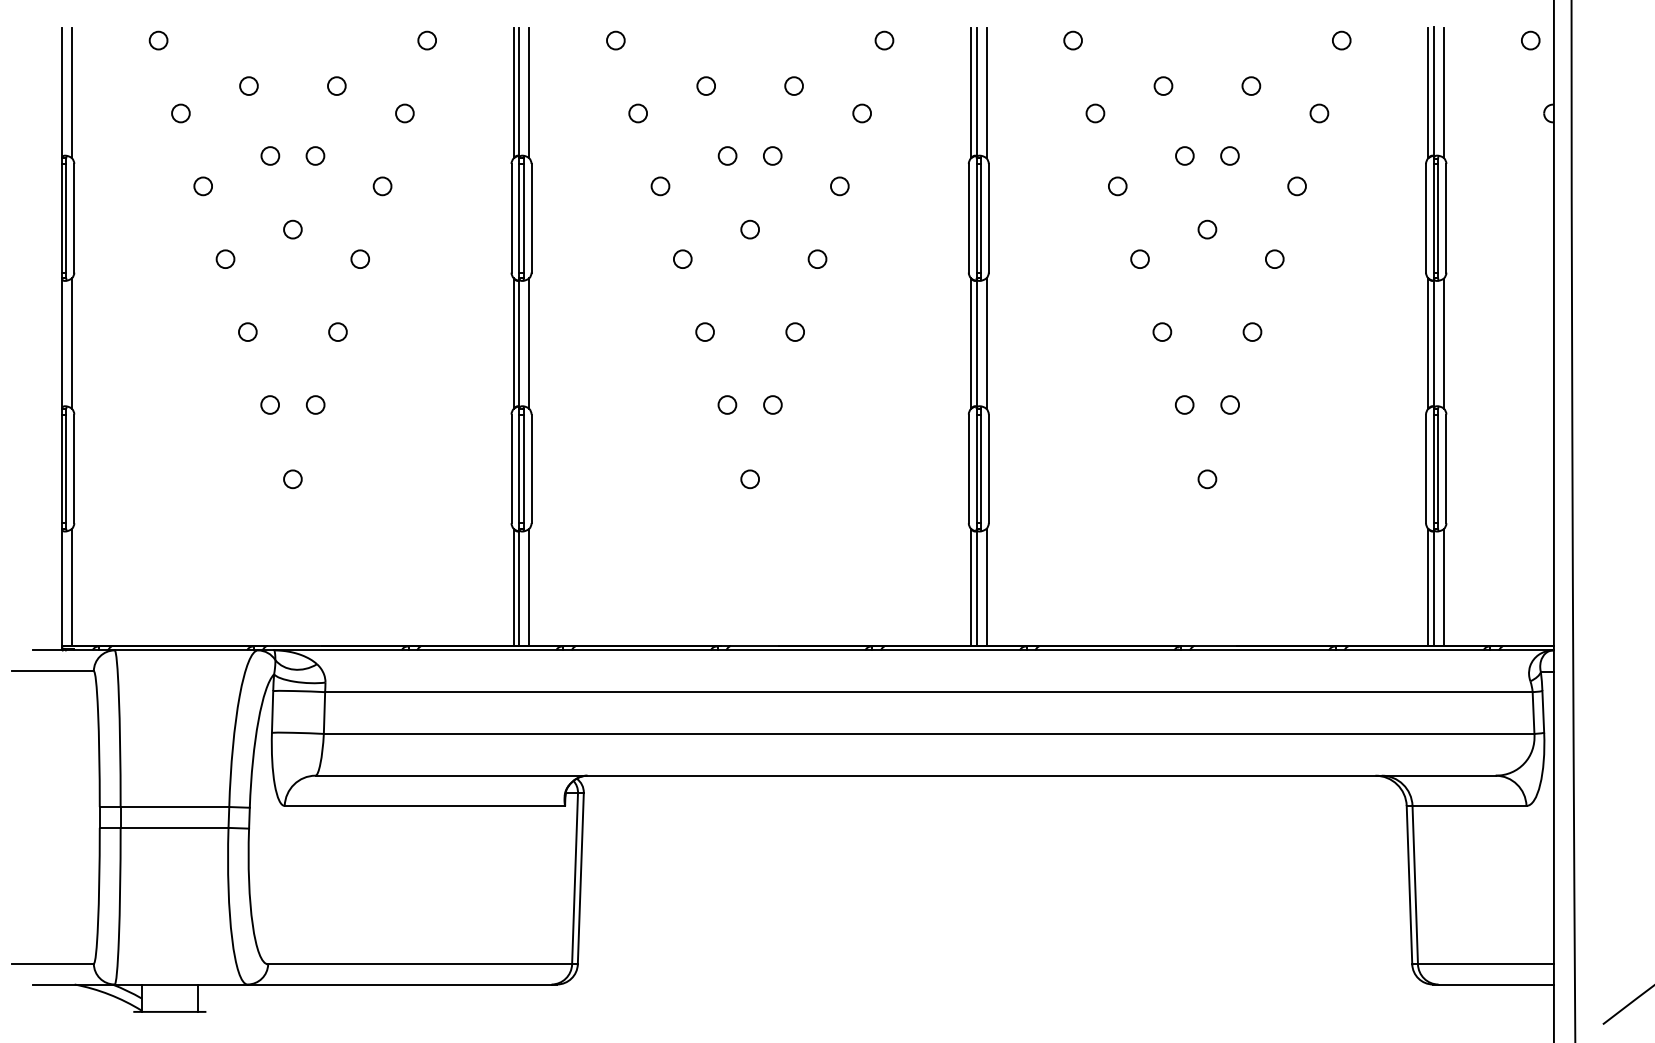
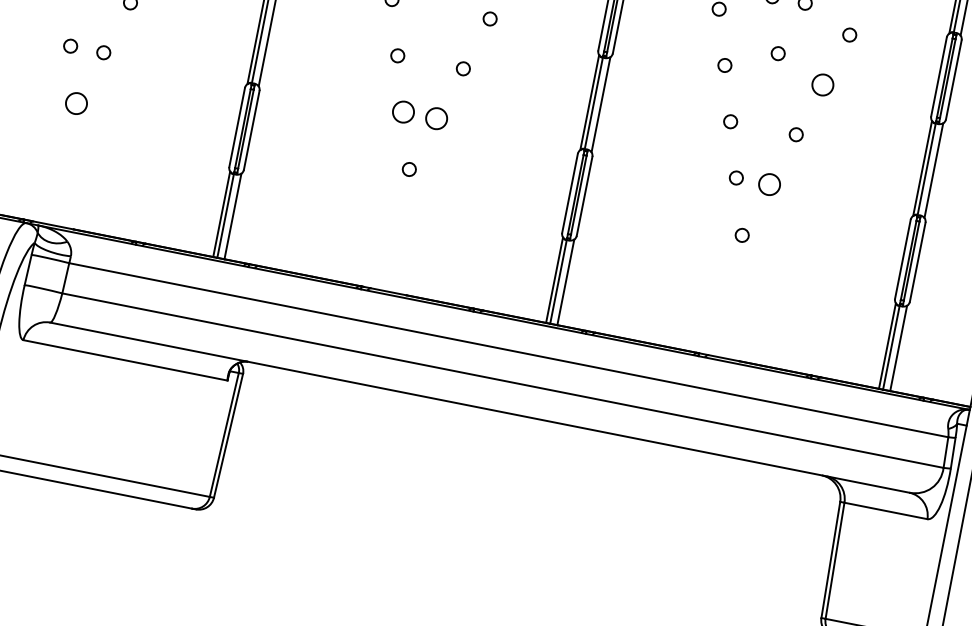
circle: (1274, 258) -> (822, 84), size x1.6
circle: (727, 404) -> (403, 111), size x1.6
circle: (772, 404) -> (436, 118), size x1.6
circle: (1229, 404) -> (769, 184), size x1.6
circle: (292, 479) -> (76, 103), size x1.6

